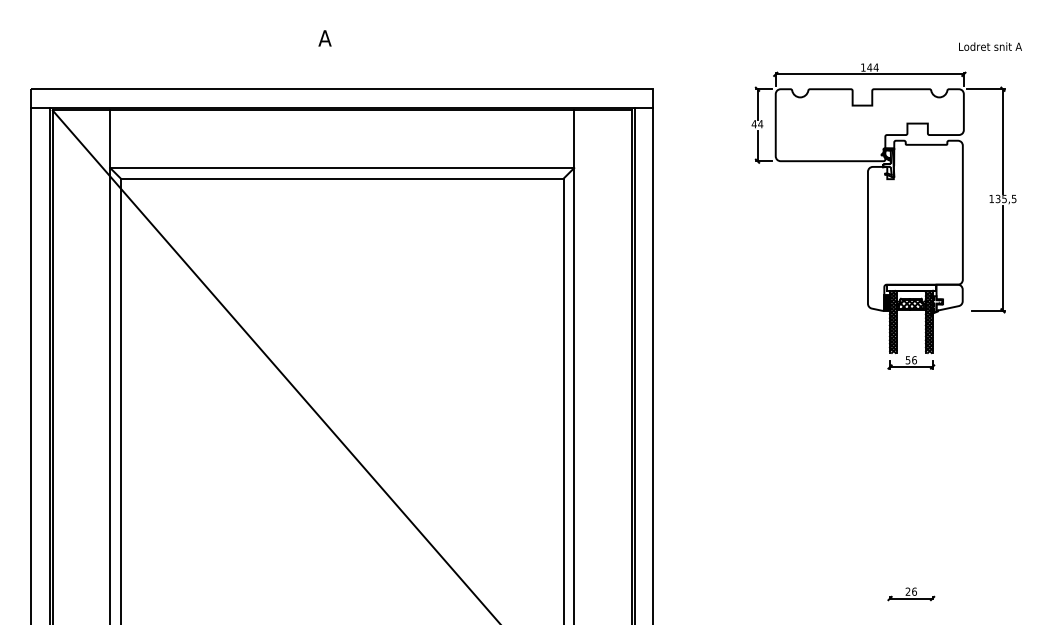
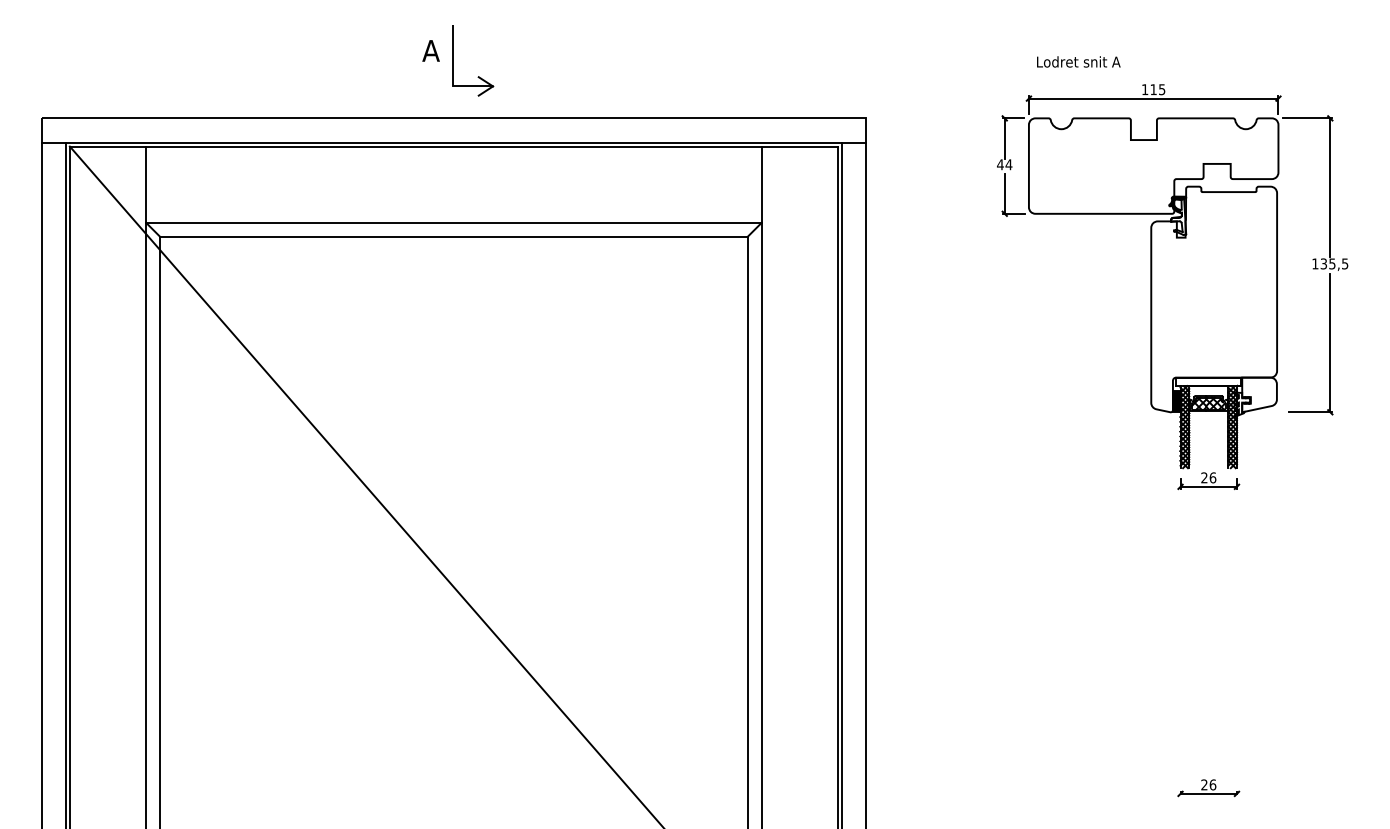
text: (990, 46) -> (1078, 61), moved
part: (360, 57) -> (478, 76), added
text: (872, 67) -> (1157, 89), 144 -> 115
text: (908, 359) -> (1204, 477), 56 -> 26

